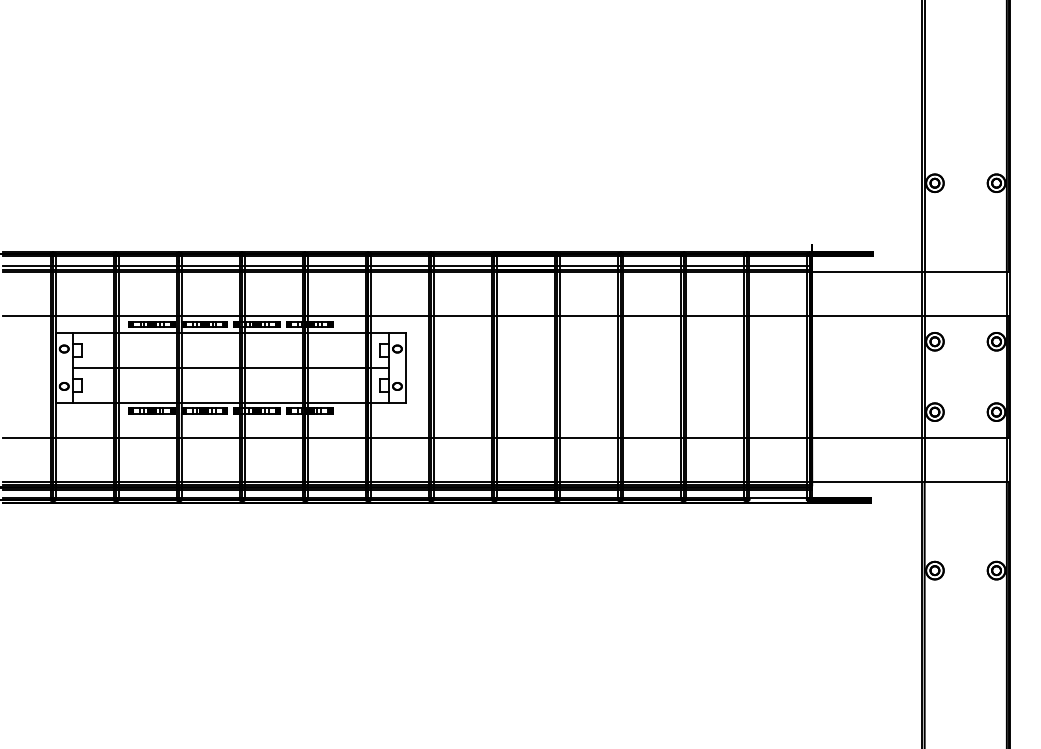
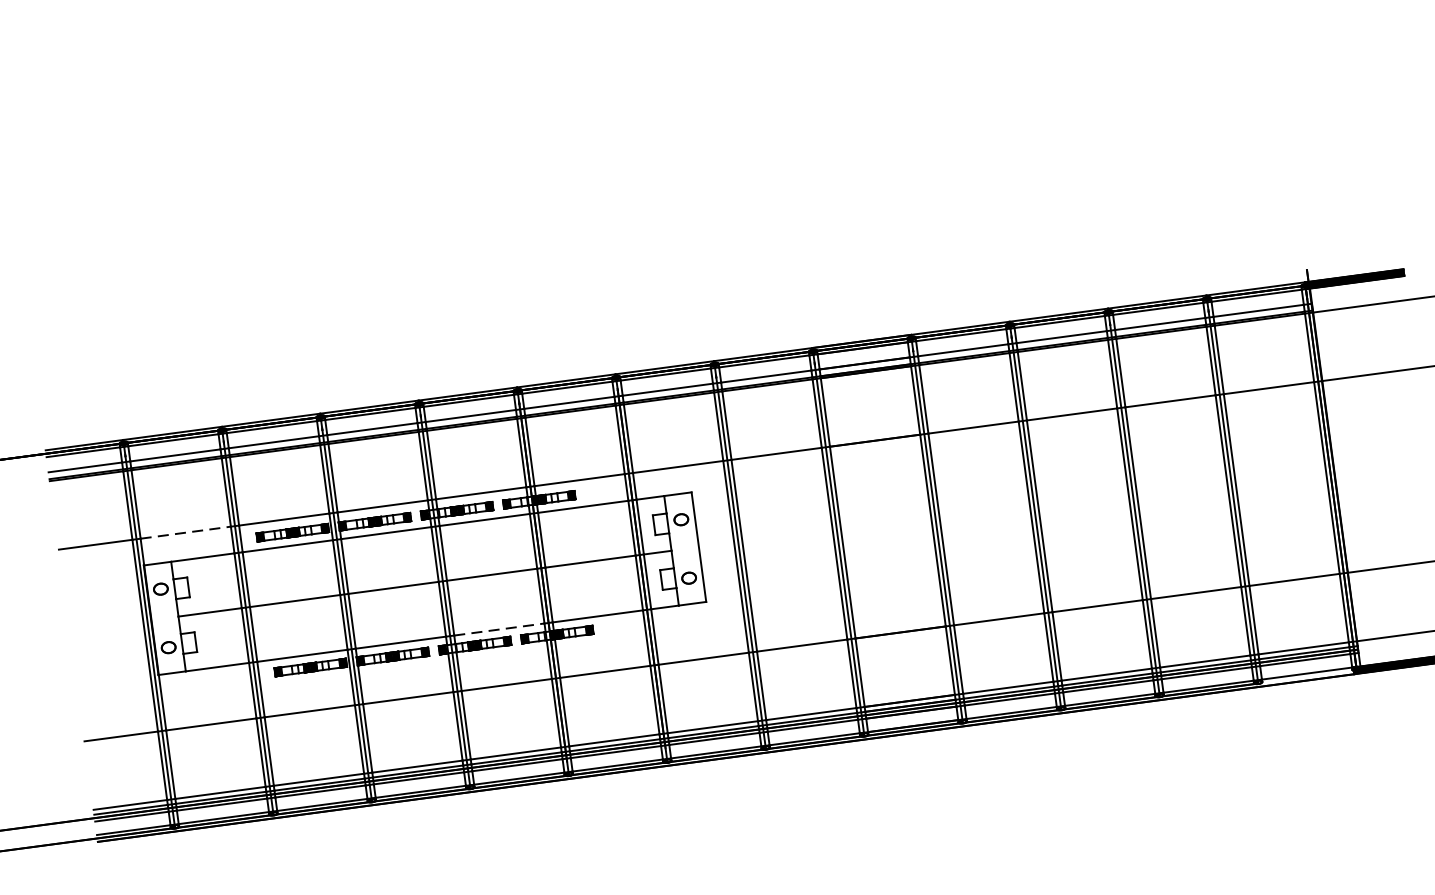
line: (84, 315) -> (185, 532), solid -> dashed
line: (273, 402) -> (498, 629), solid -> dashed

